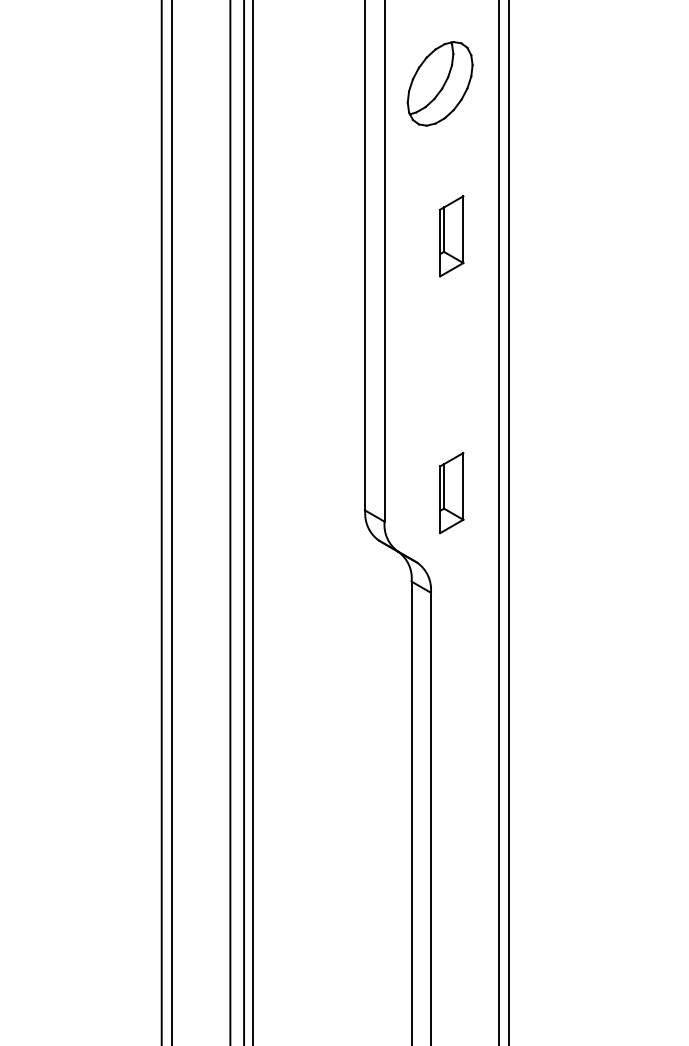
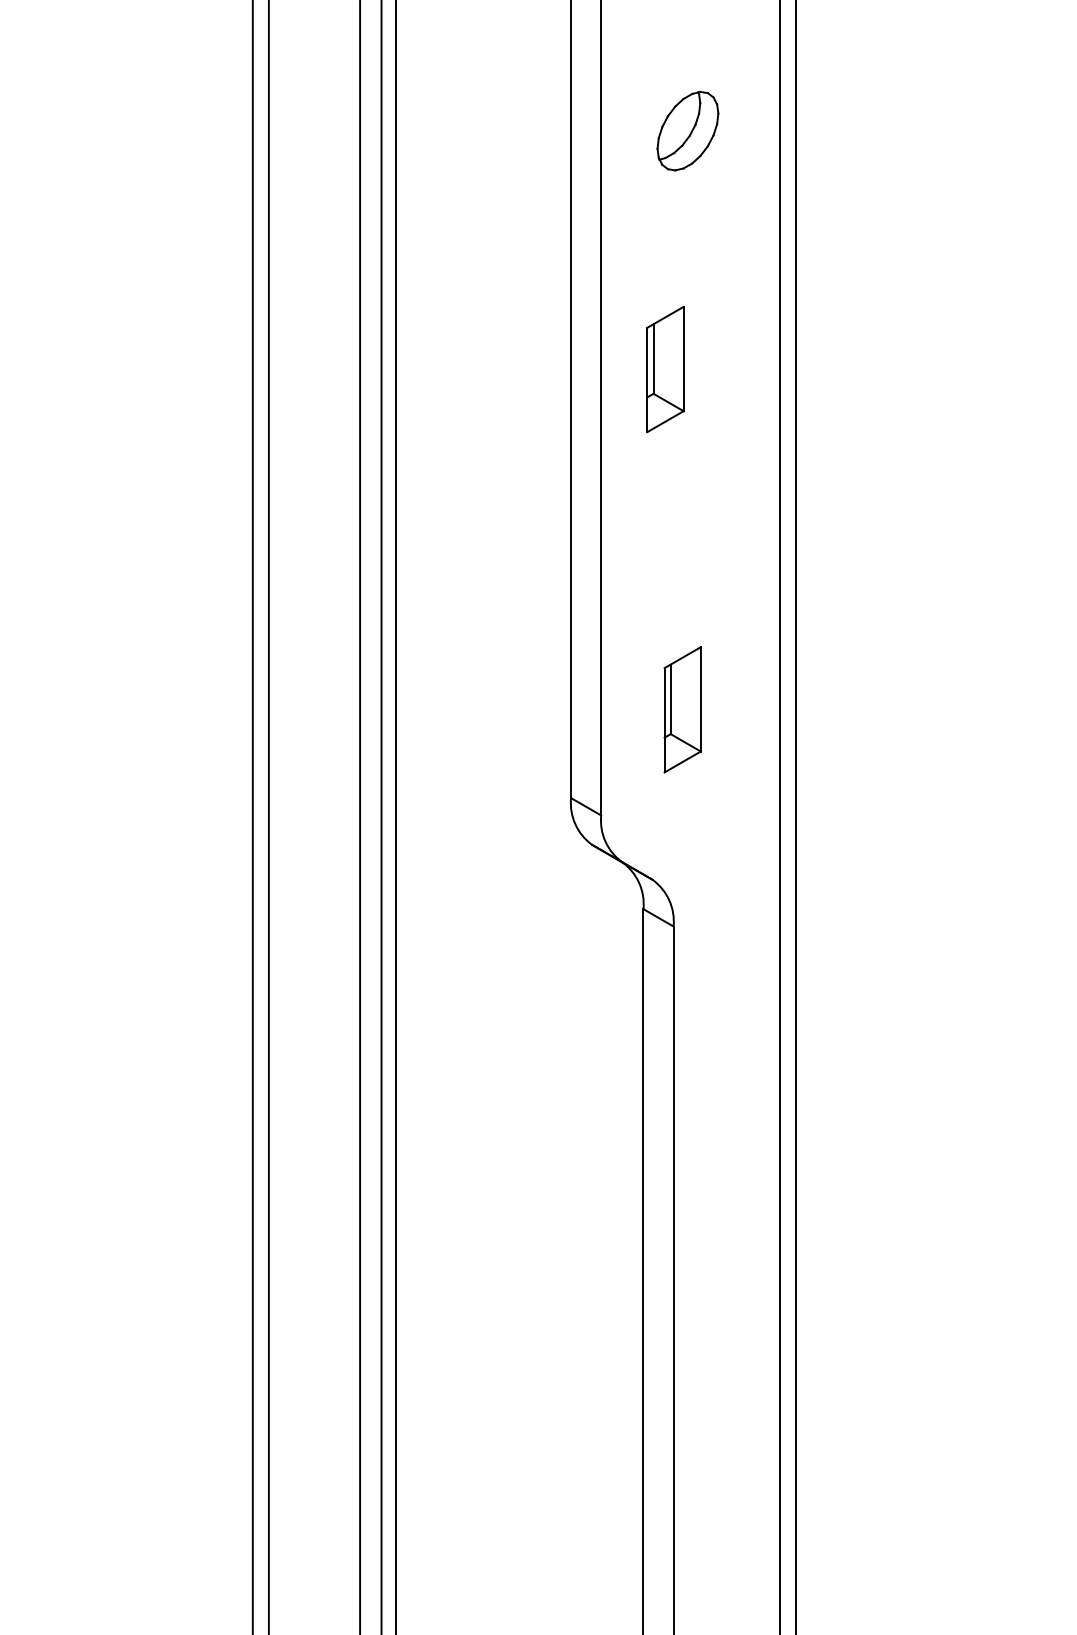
part: (439, 83) -> (686, 130), size x0.6
part: (451, 236) -> (665, 369), moved
part: (451, 493) -> (682, 710), moved

